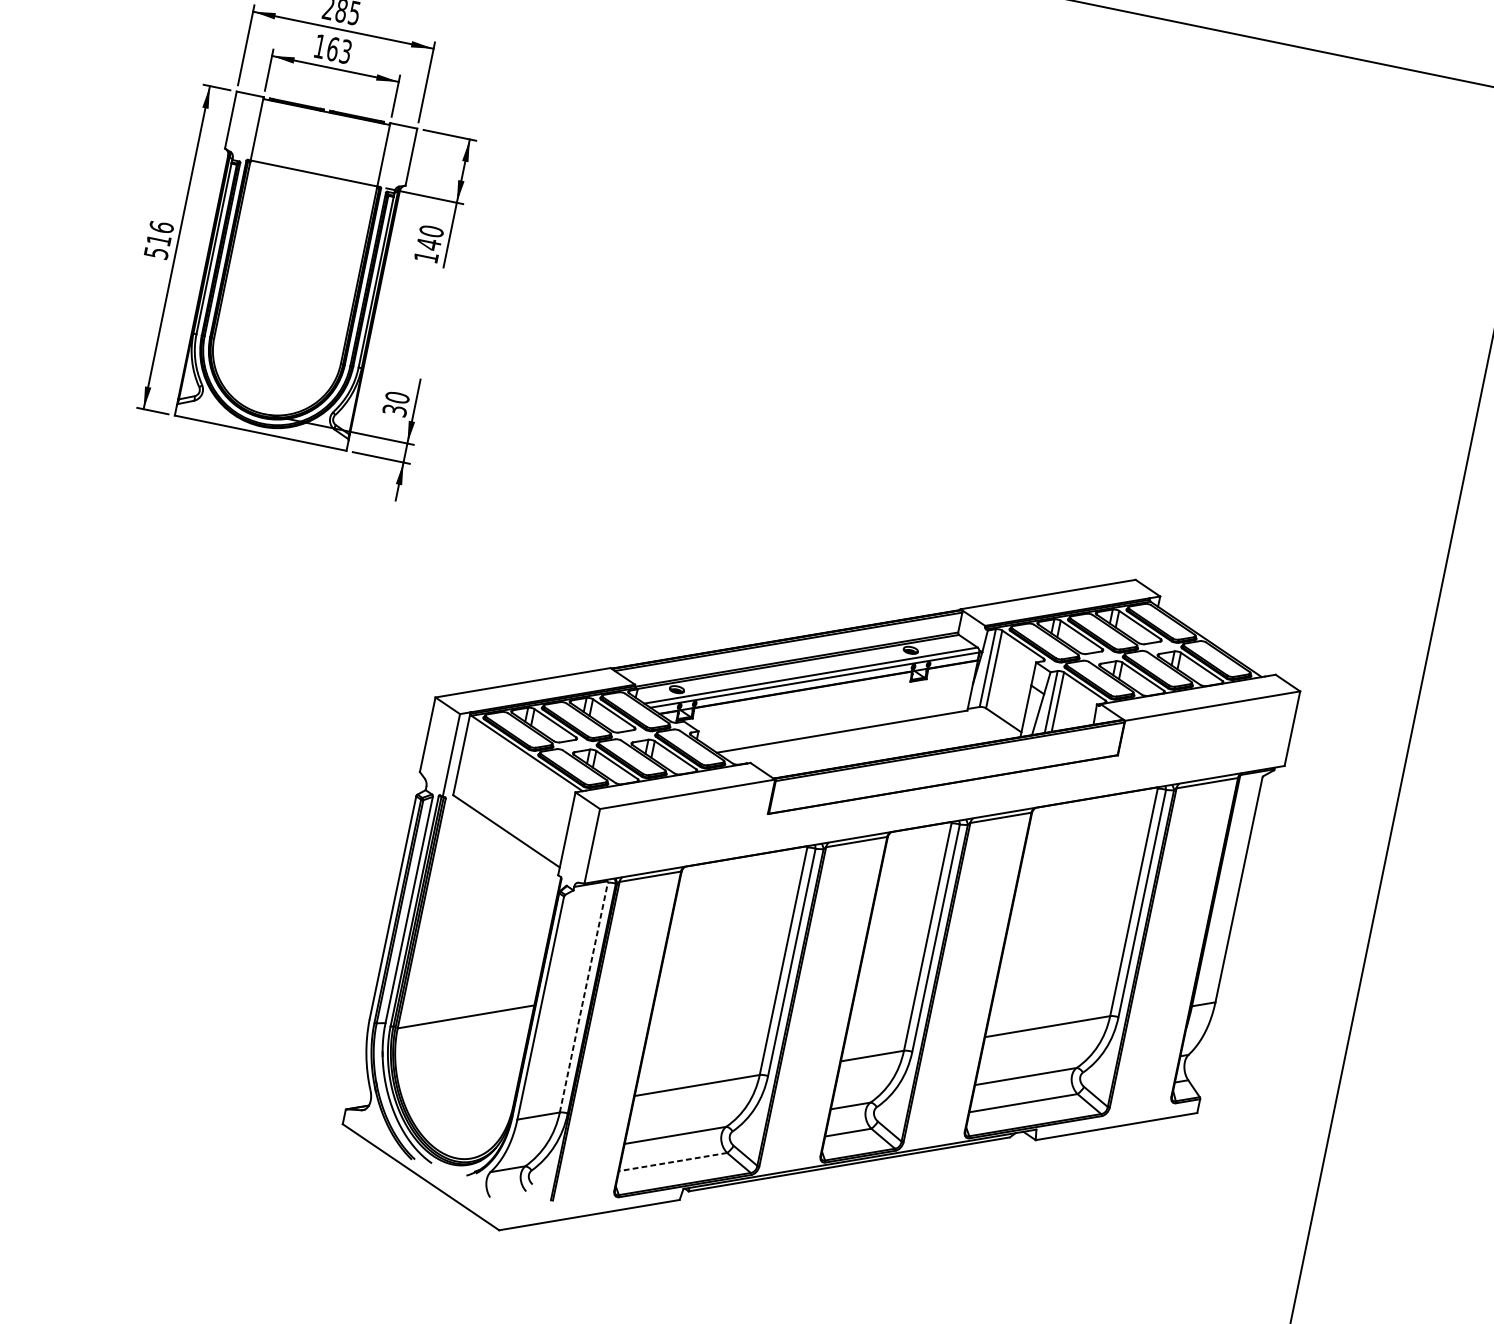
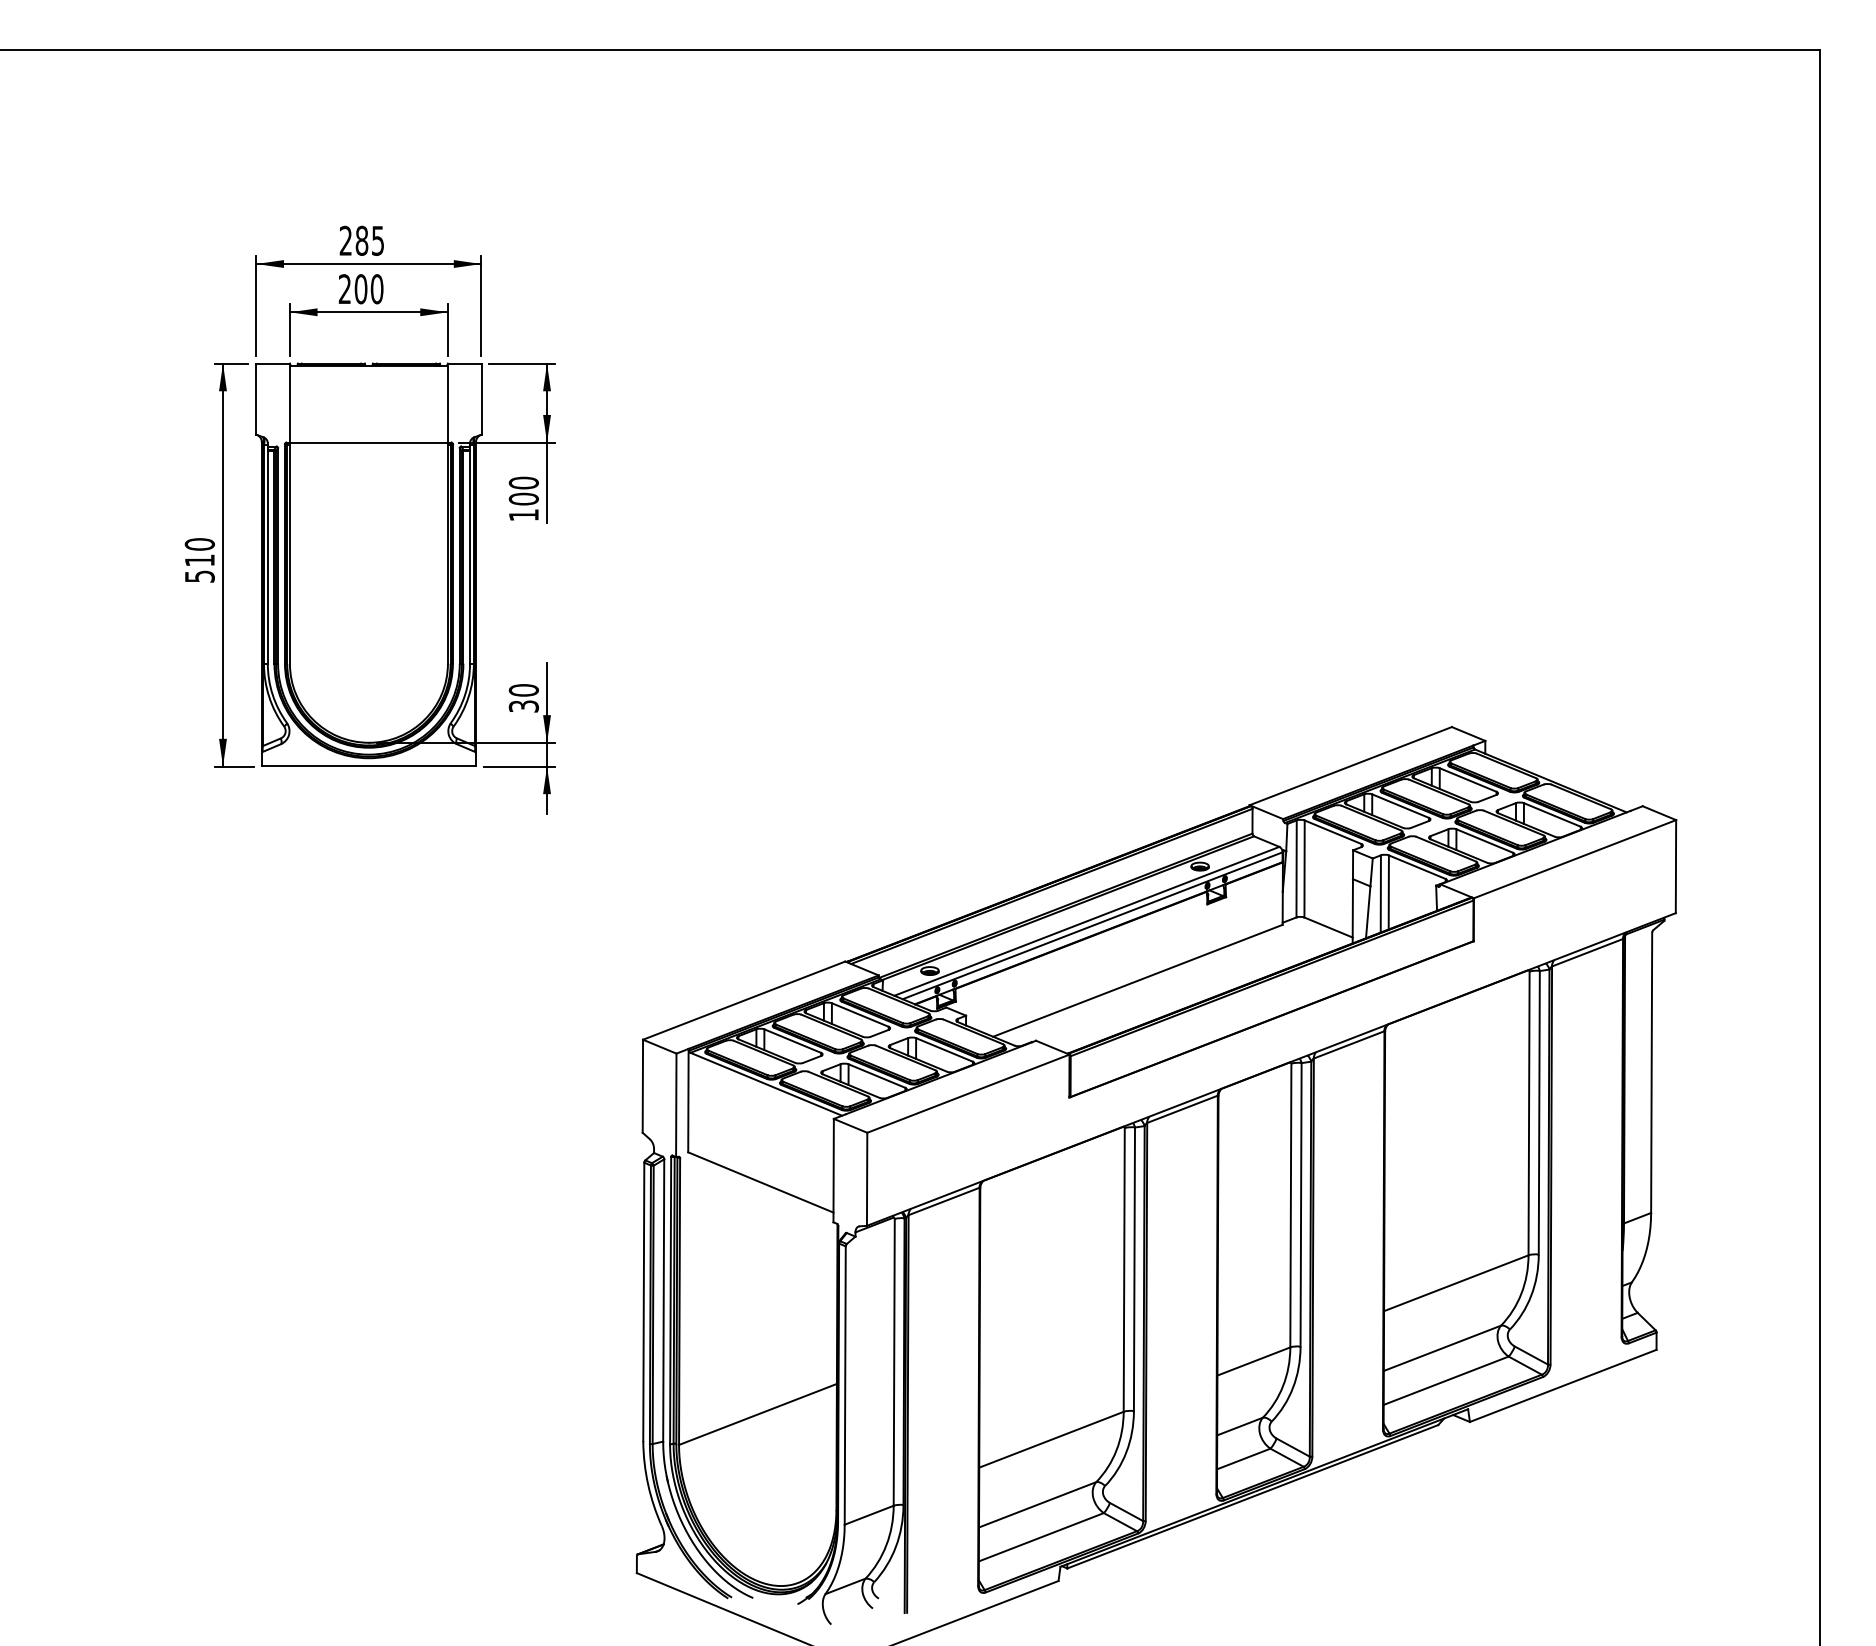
text: (332, 49) -> (360, 289), 163 -> 200
text: (161, 227) -> (199, 544), 516 -> 510
text: (428, 243) -> (523, 498), 140 -> 100
line: (584, 996) -> (894, 1361), dashed -> solid
line: (673, 1162) -> (1041, 1537), dashed -> solid

